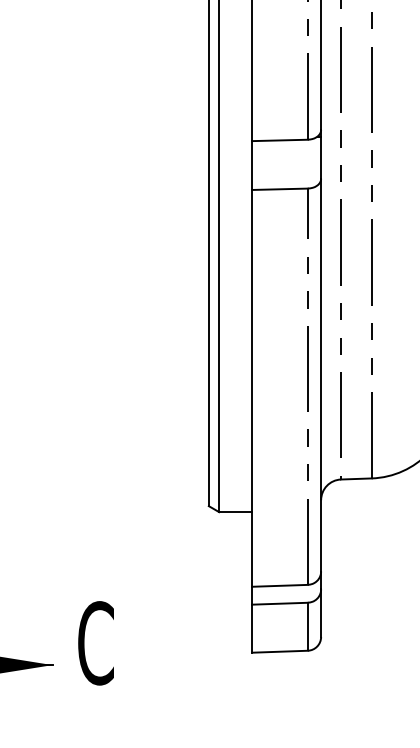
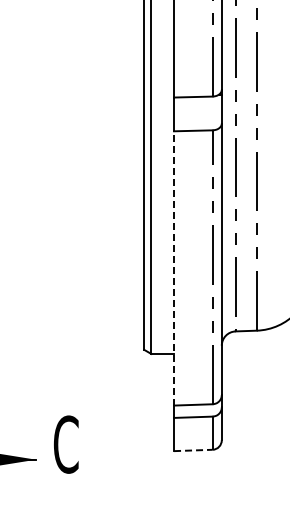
line: (252, 387) -> (174, 267), solid -> dashed
line: (280, 651) -> (193, 450), solid -> dashed

